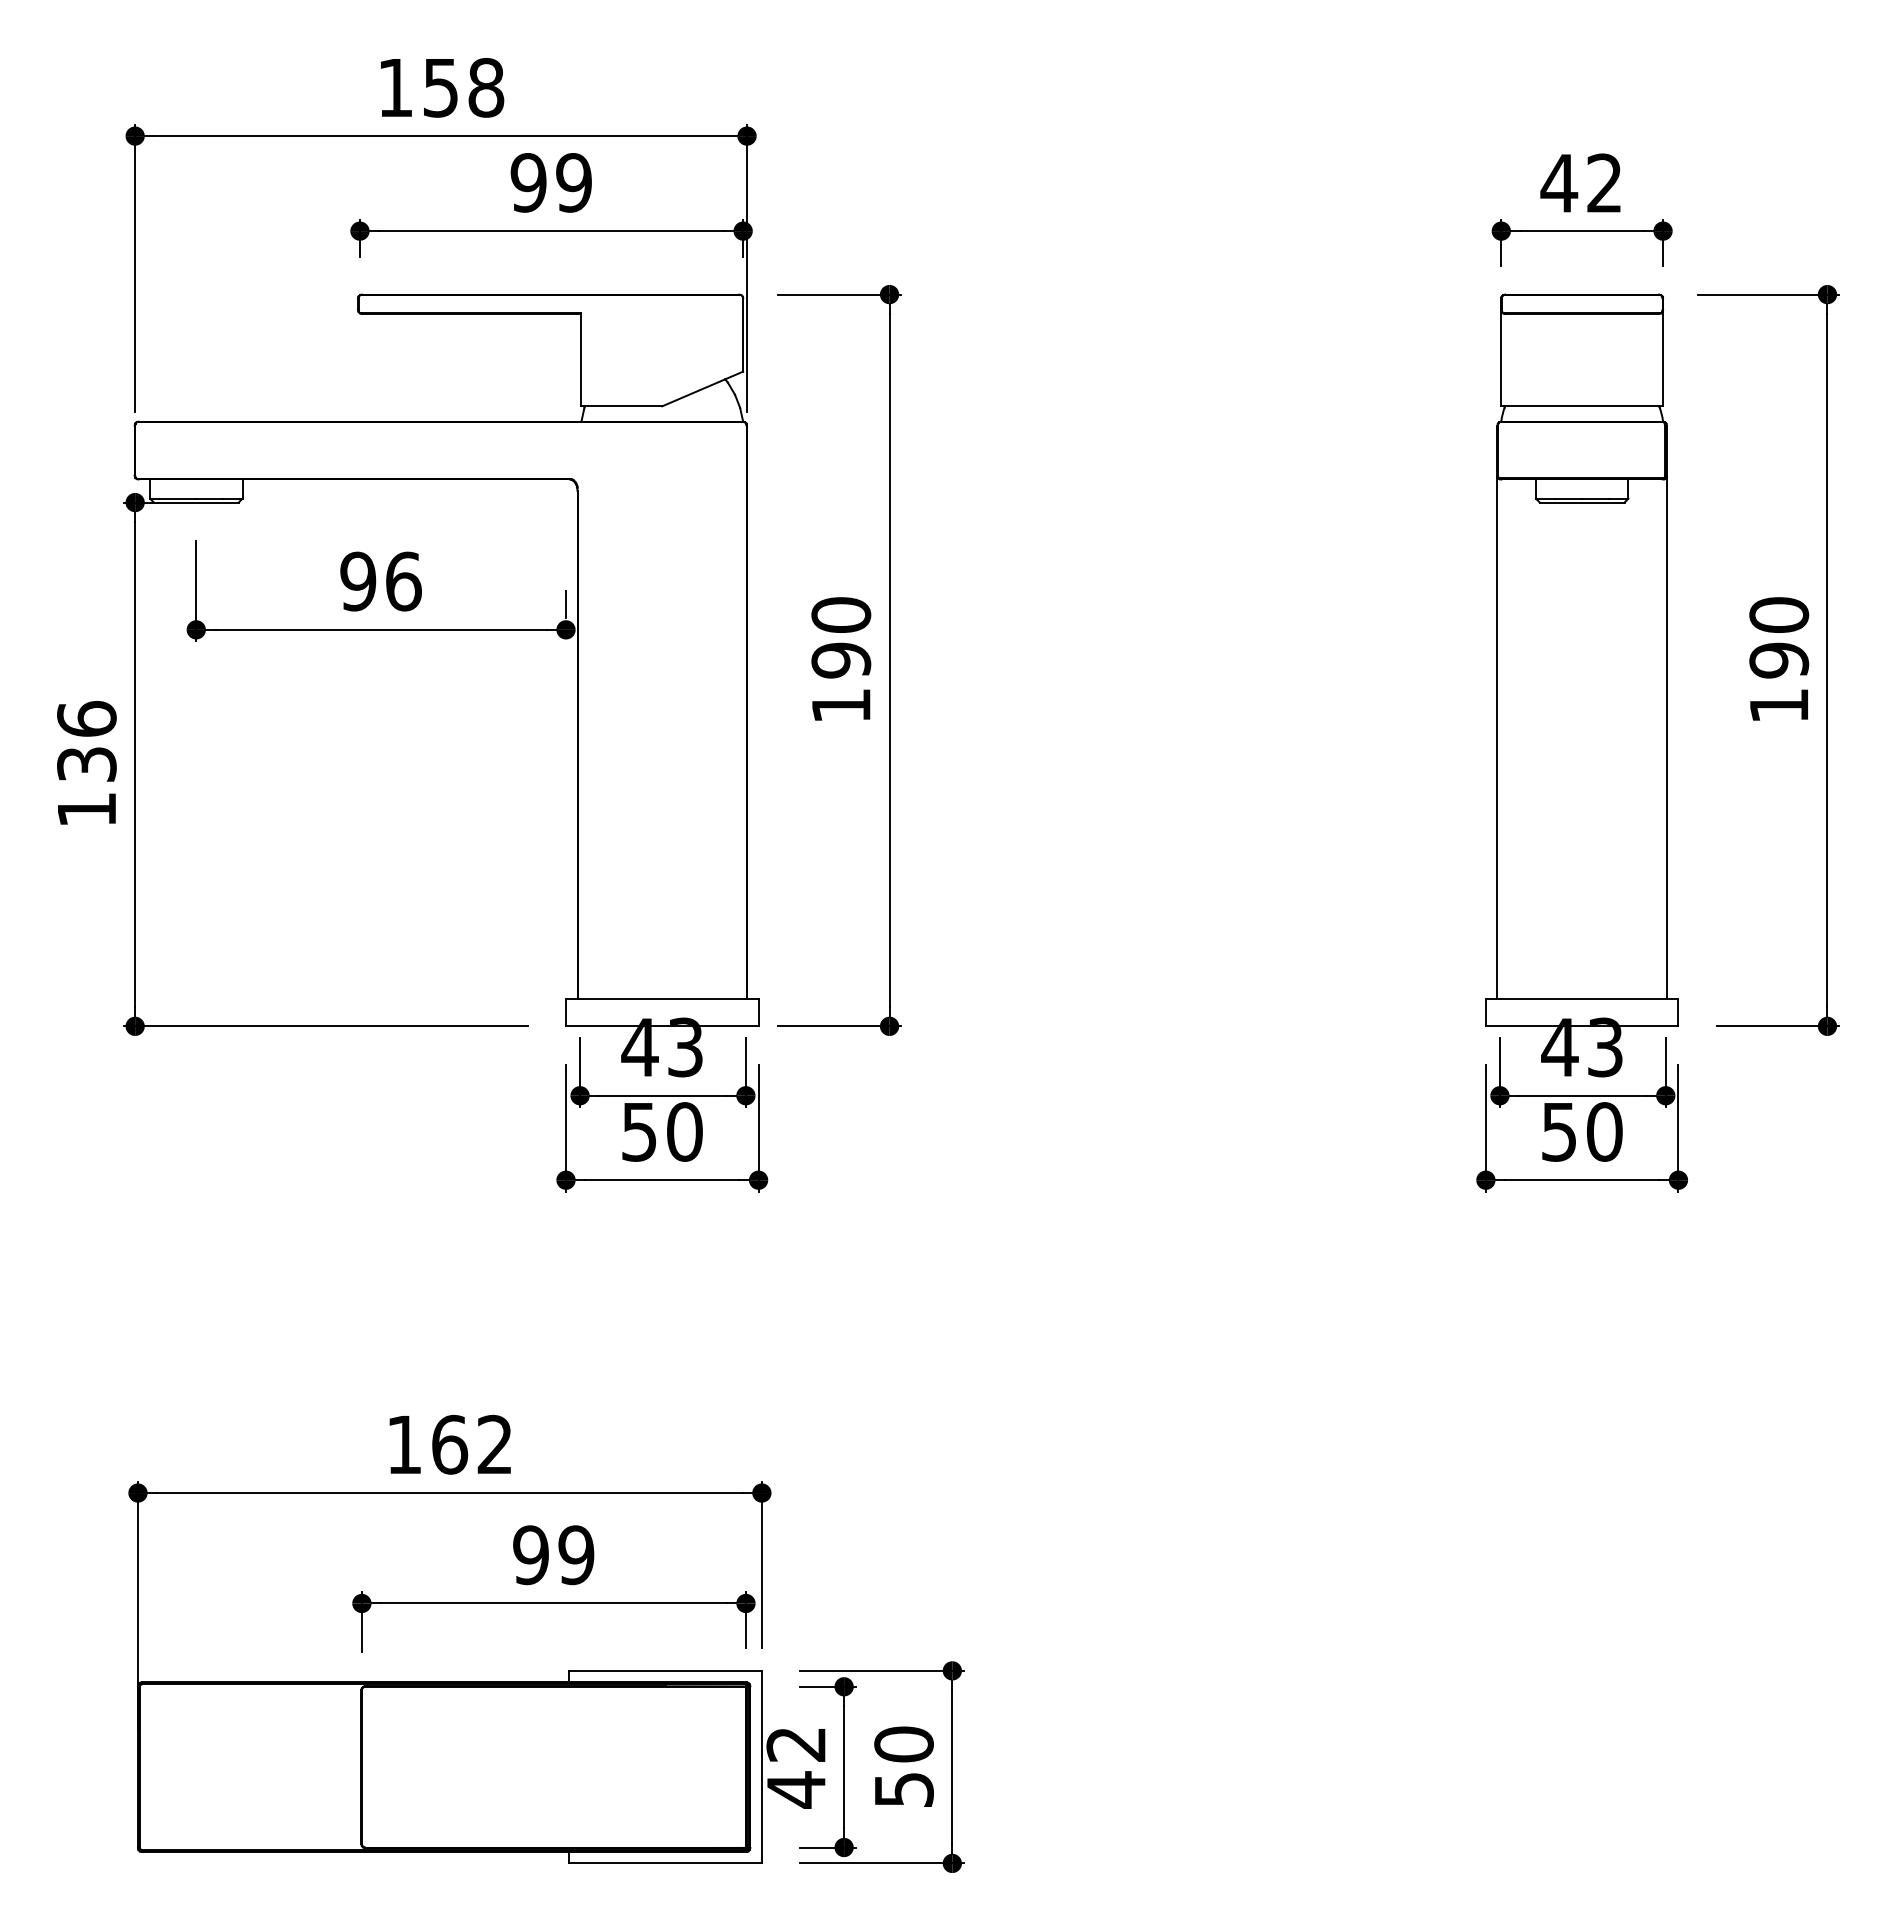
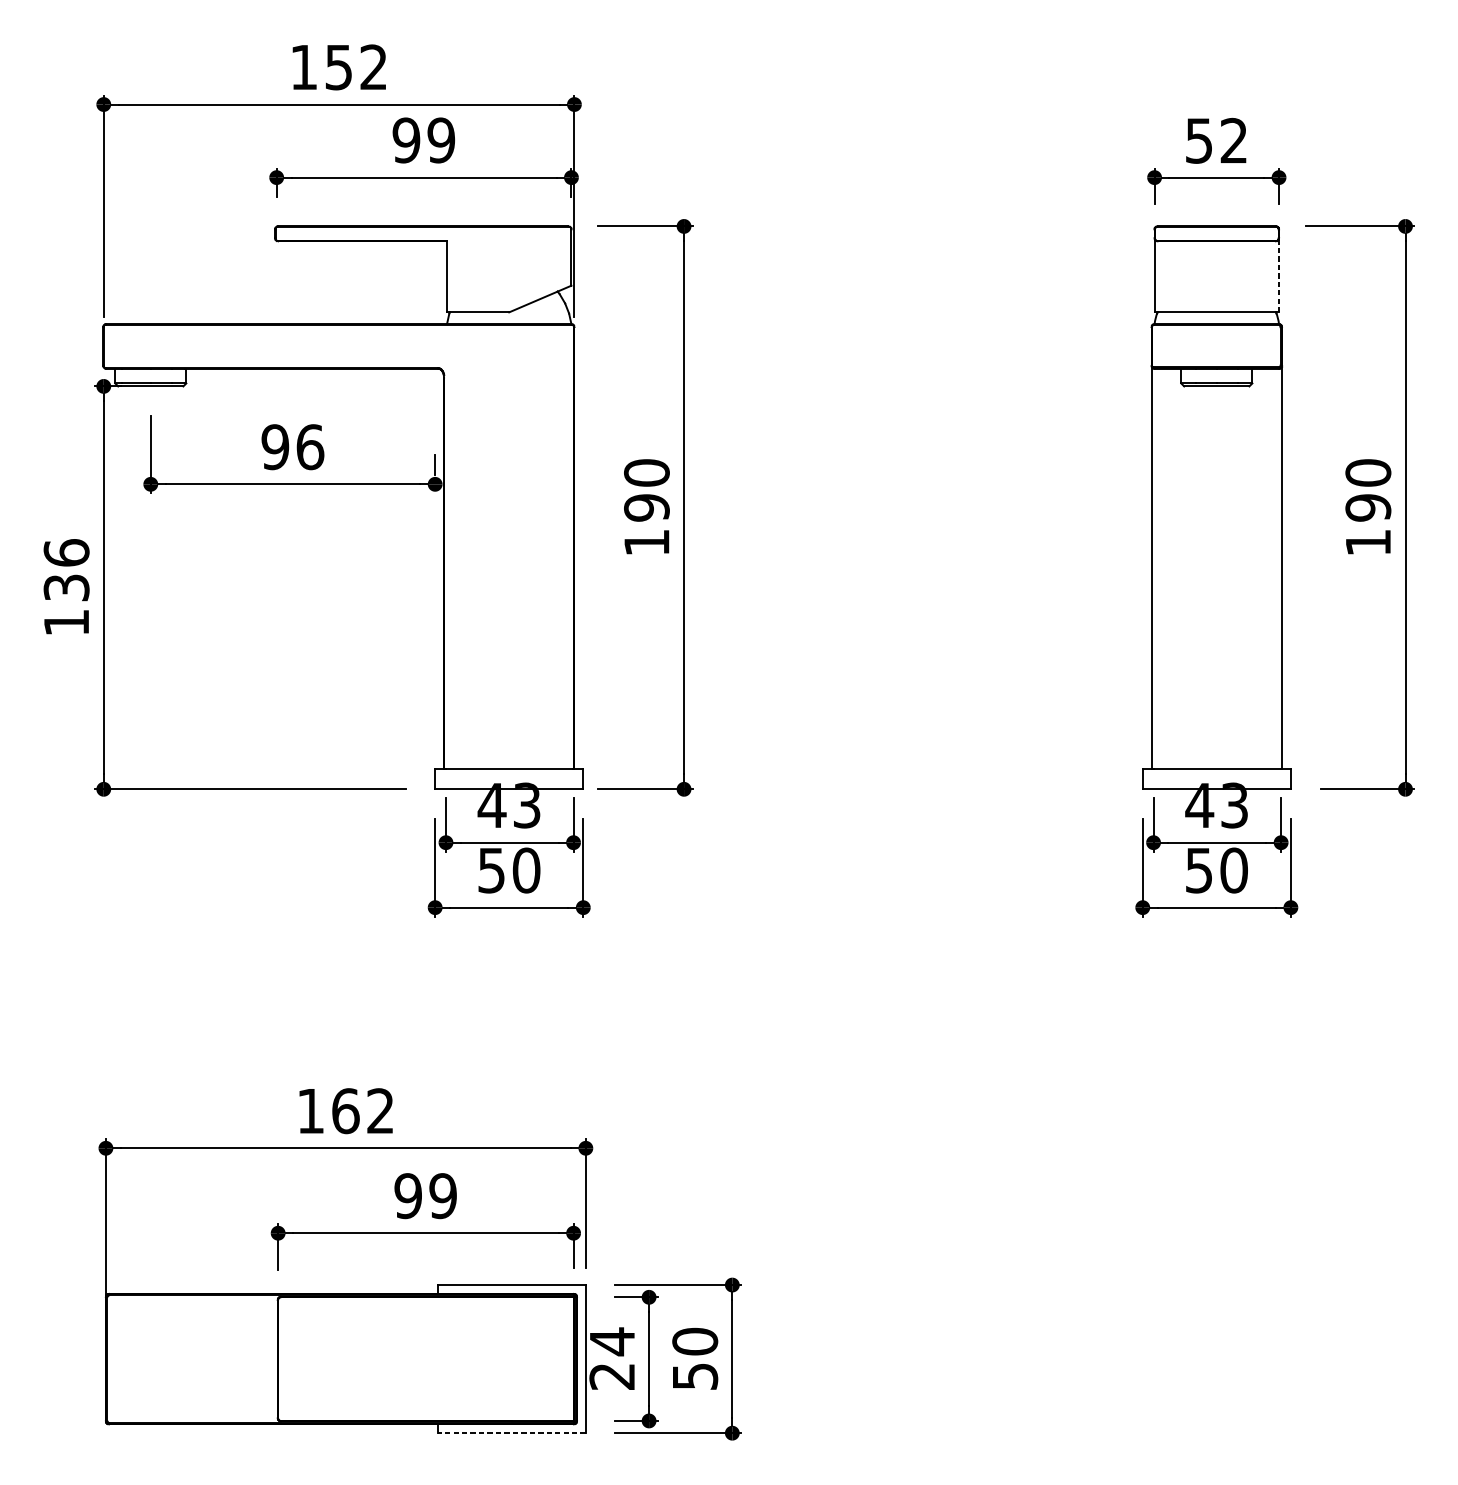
text: (486, 87) -> (374, 67), 158 -> 152
text: (1559, 183) -> (1199, 140), 42 -> 52
line: (1663, 357) -> (1279, 274), solid -> dashed
text: (795, 1766) -> (611, 1358), 42 -> 24
line: (665, 1863) -> (511, 1433), solid -> dashed

